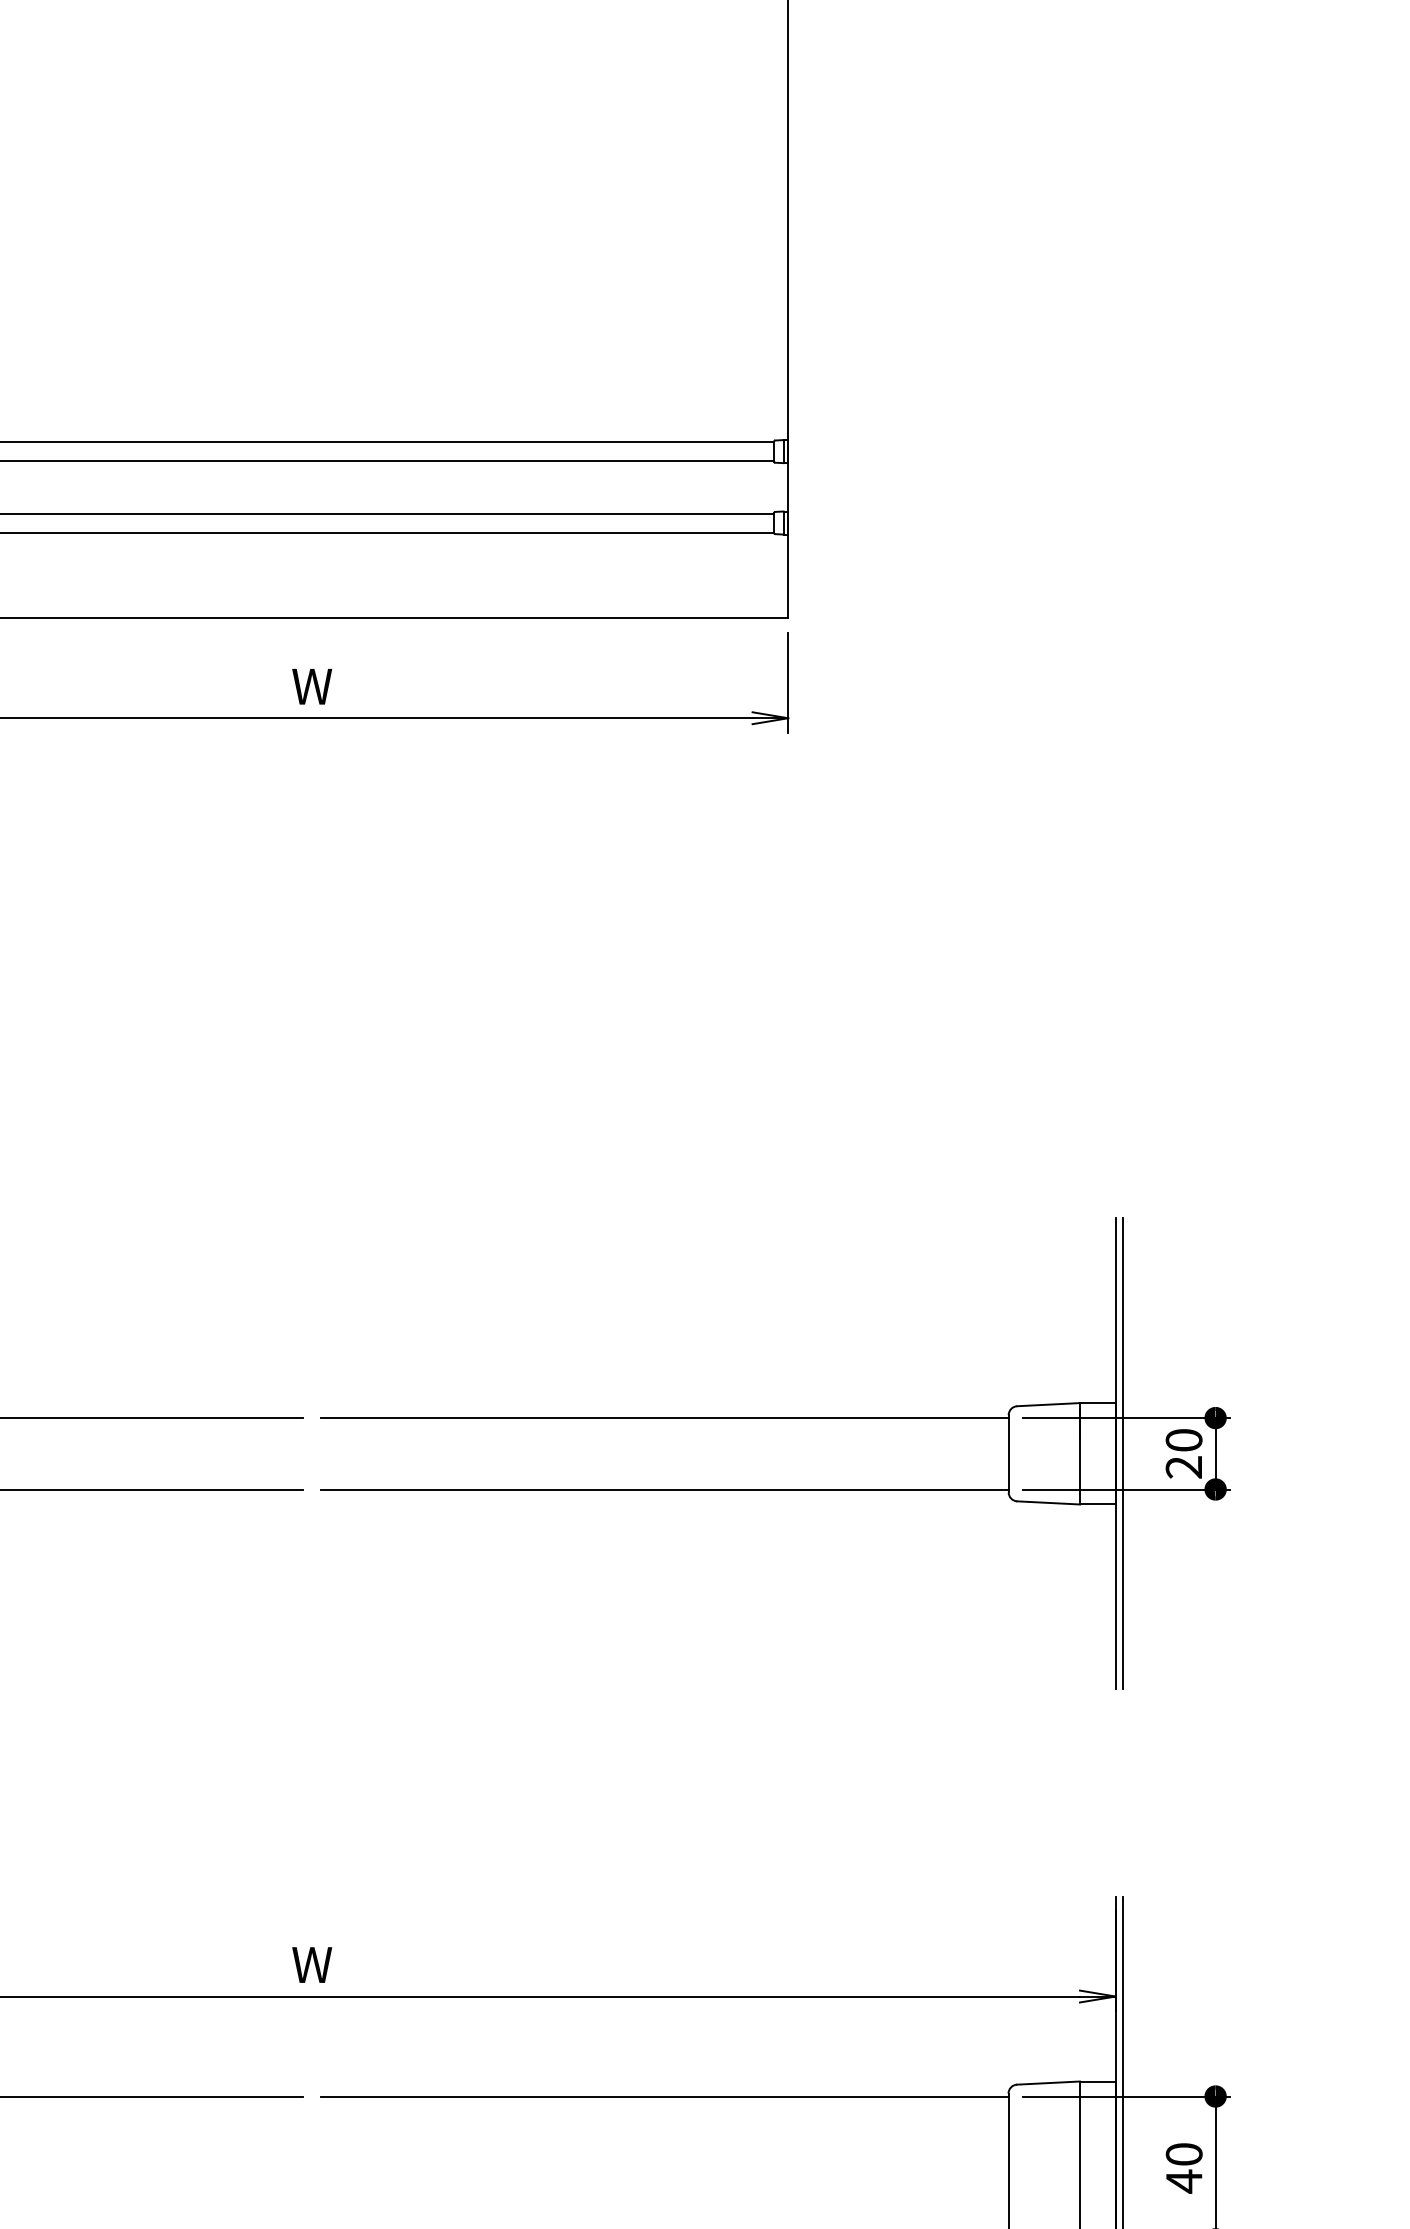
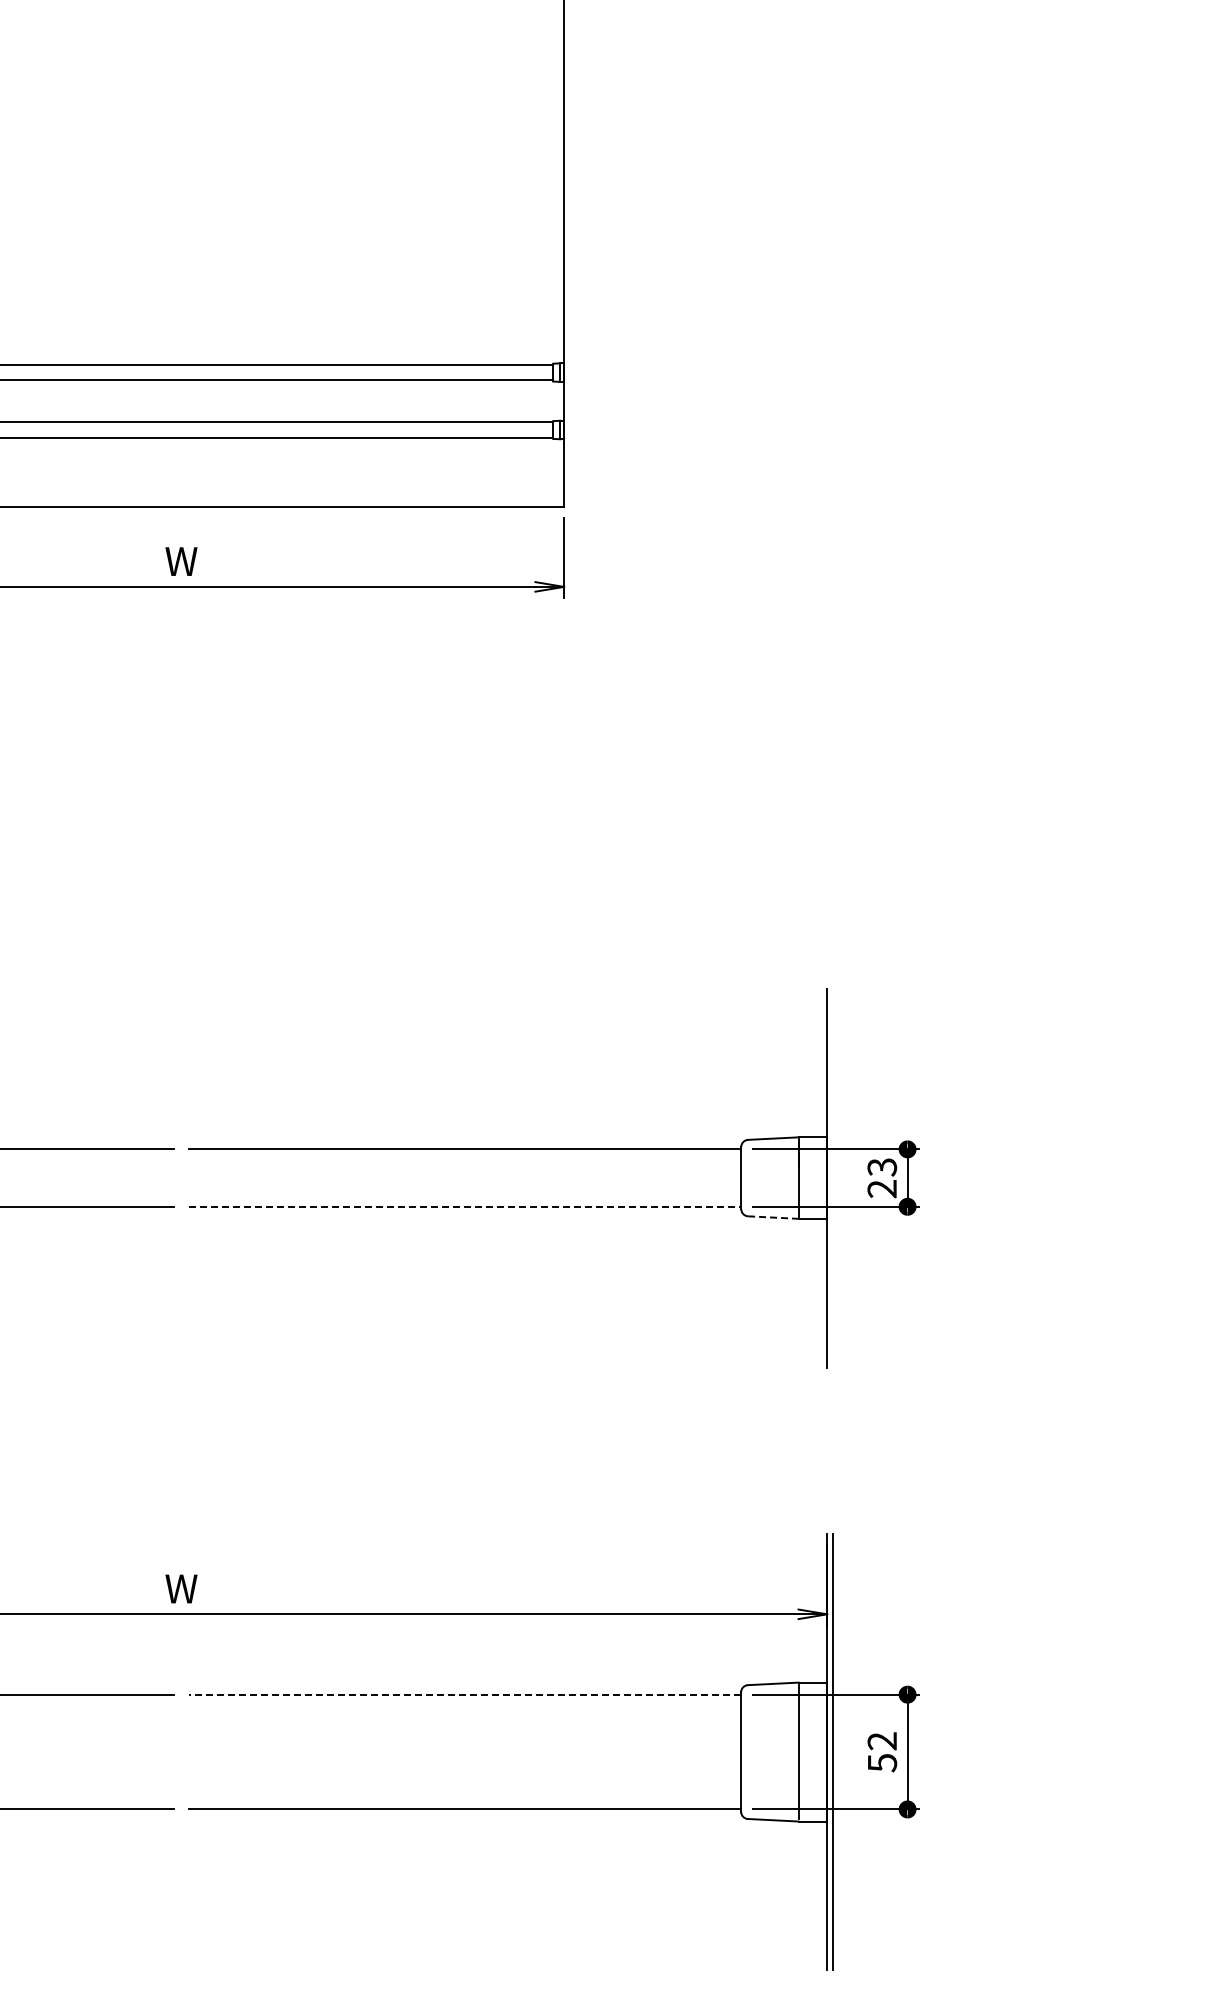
text: (1183, 1440) -> (881, 1167), 20 -> 23
line: (1122, 1453) -> (832, 1177), removed
line: (665, 1489) -> (465, 1206), solid -> dashed
line: (1048, 1502) -> (773, 1217), solid -> dashed
line: (664, 2096) -> (464, 1694), solid -> dashed
text: (1184, 2168) -> (882, 1752), 40 -> 52

